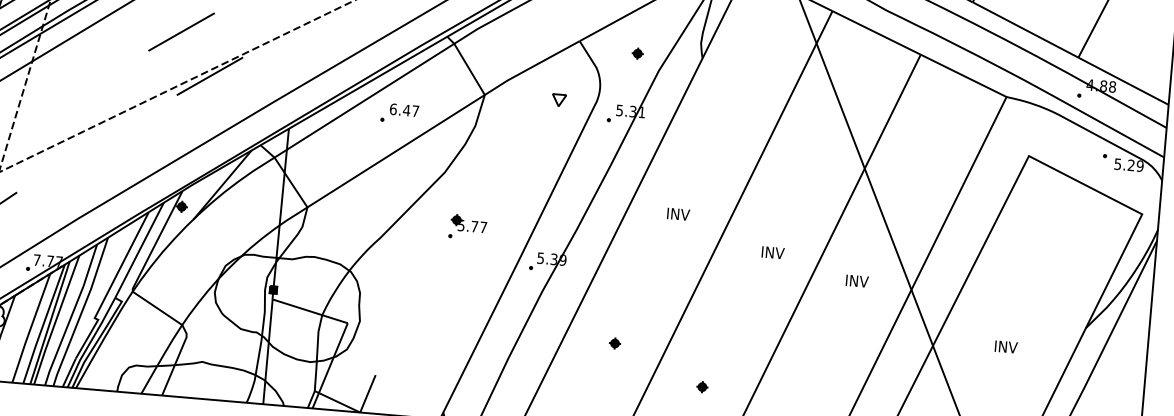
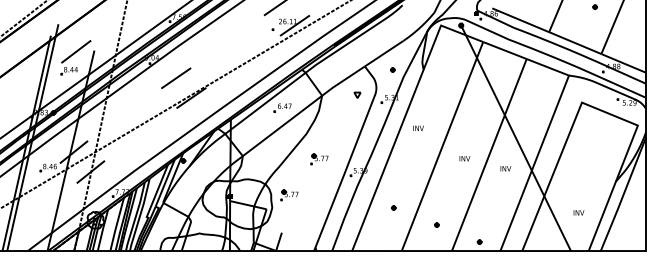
text: (678, 212) -> (418, 127), moved
part: (398, 298) -> (289, 195), added
text: (1005, 346) -> (578, 212), moved

